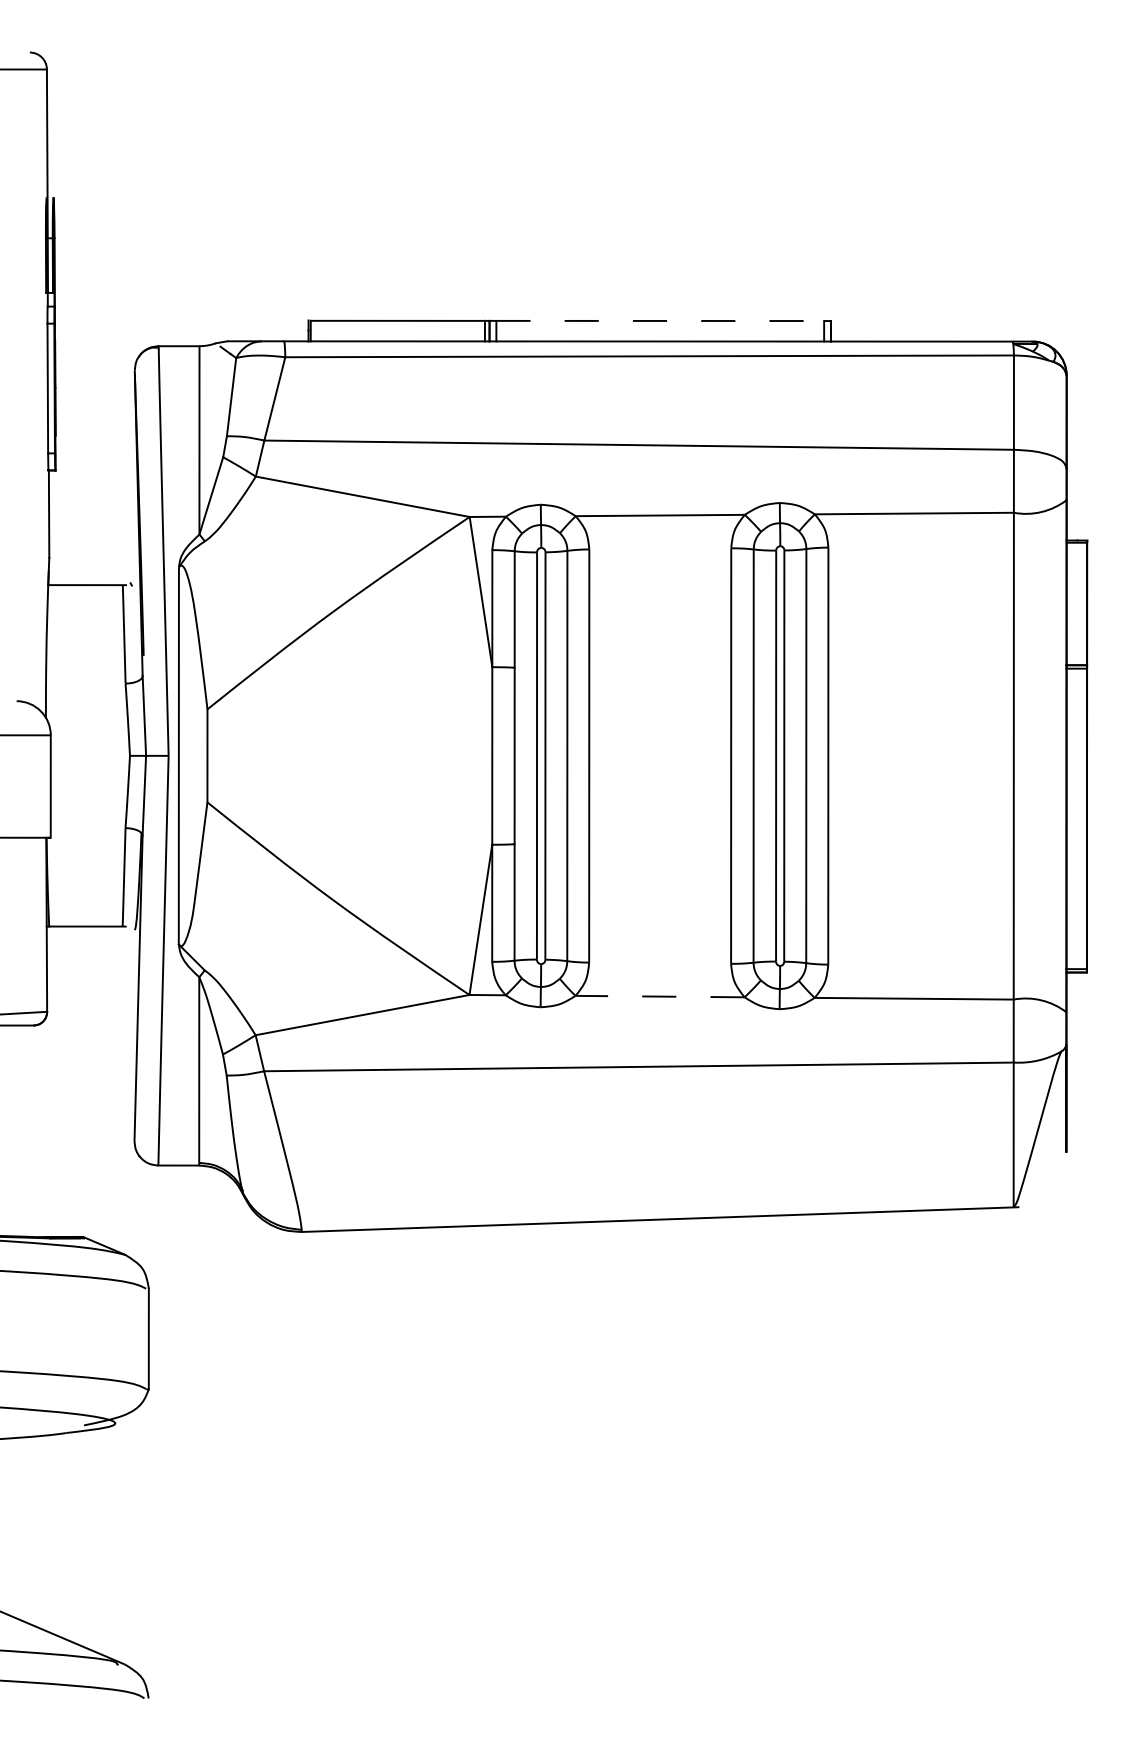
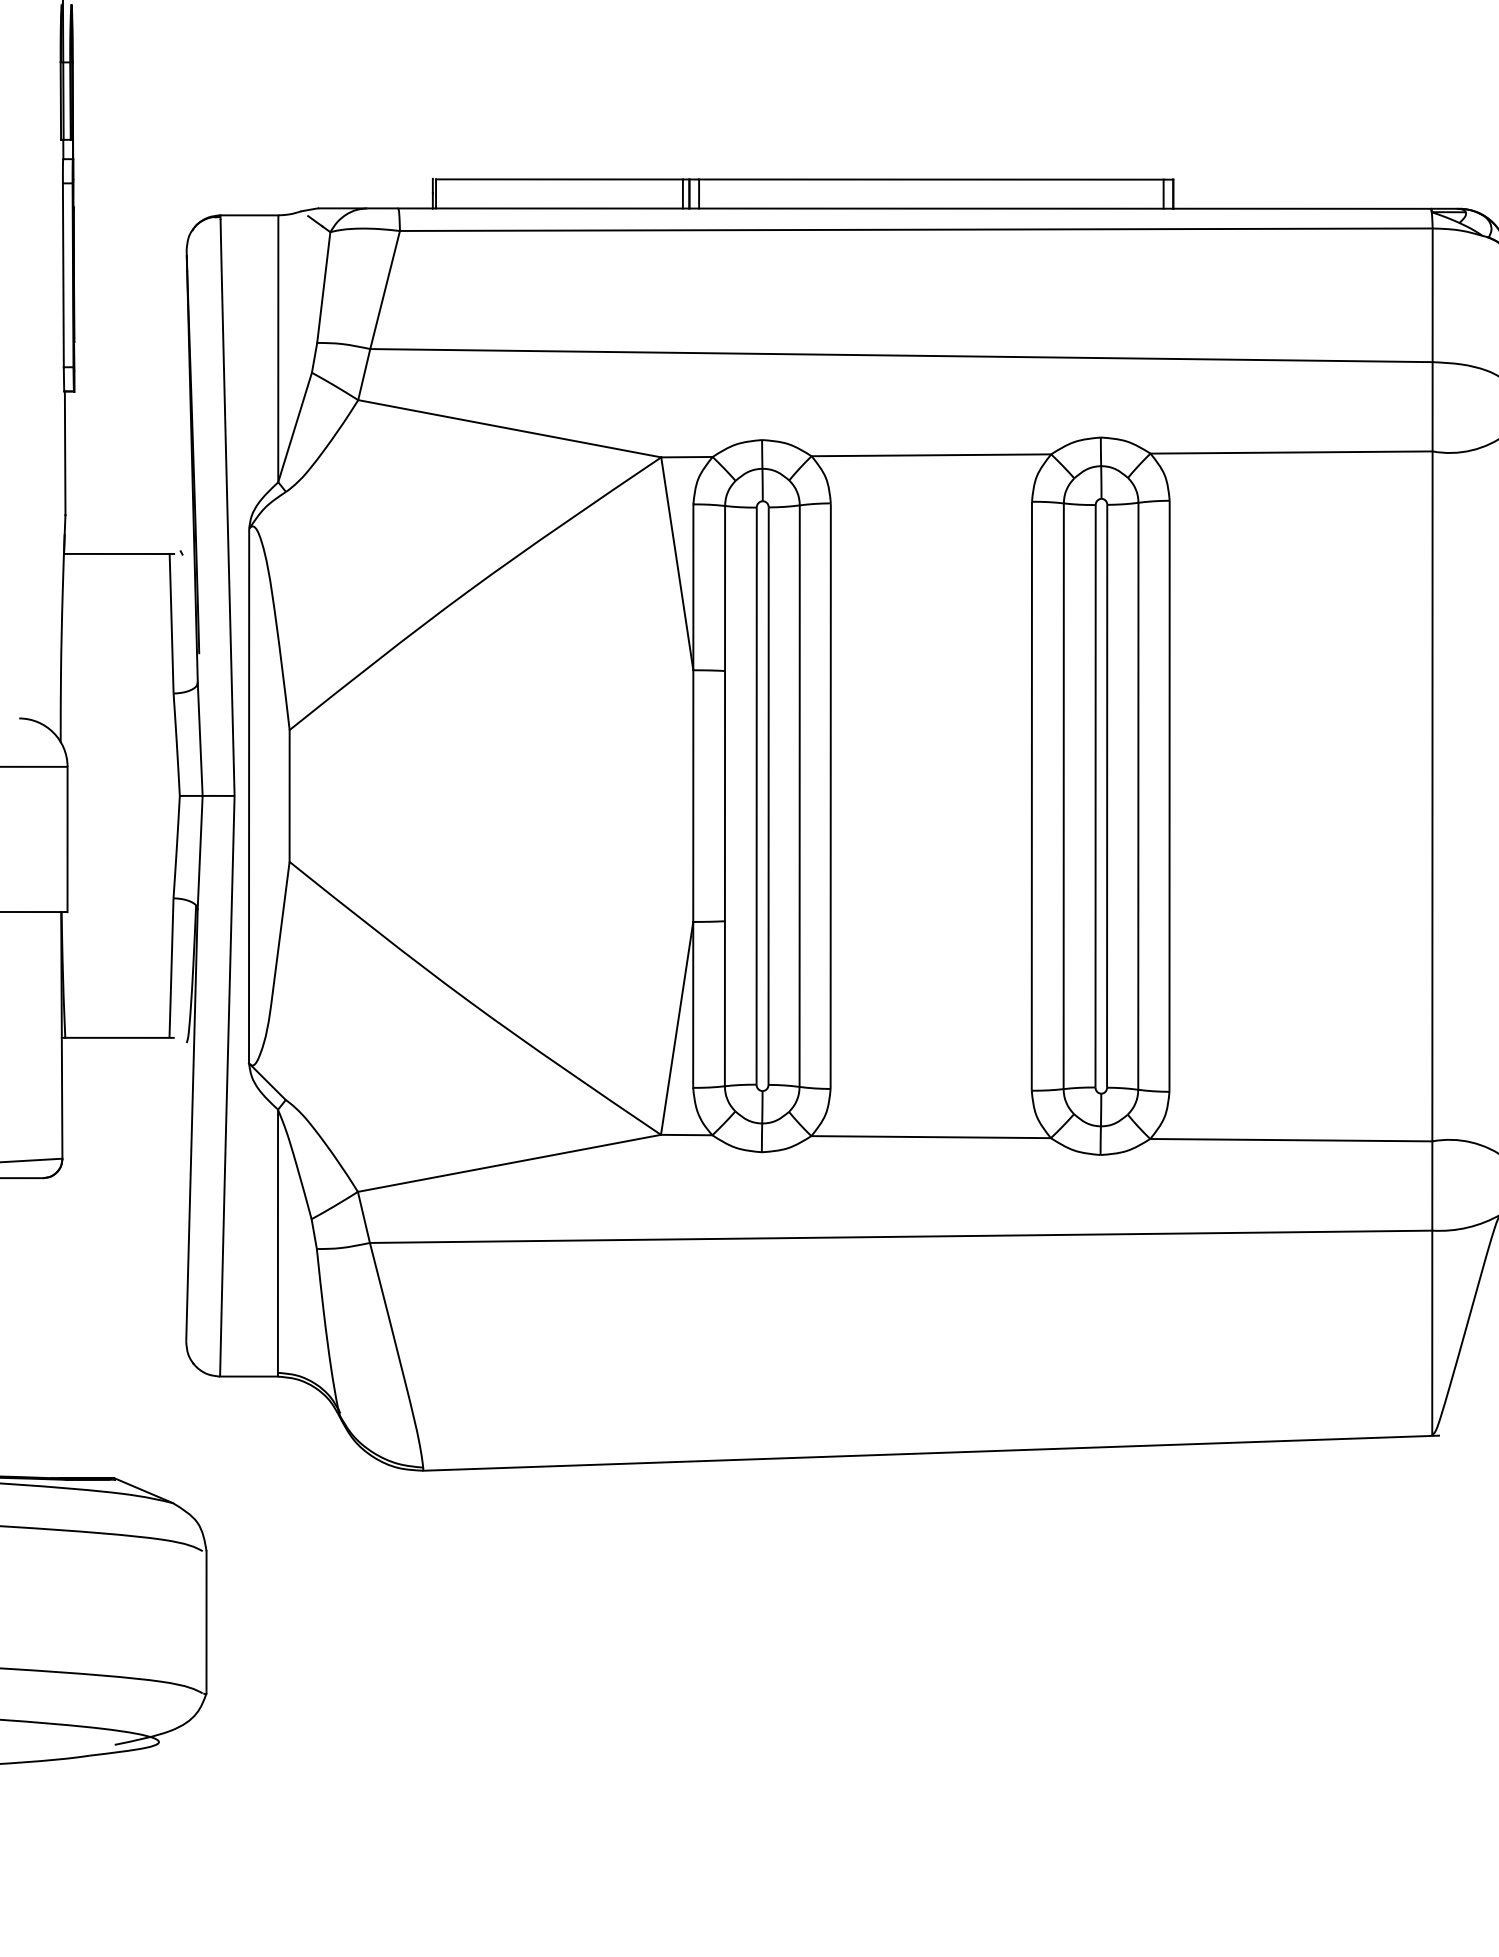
line: (660, 320) -> (931, 178), dashed -> solid
line: (660, 996) -> (931, 1136), dashed -> solid

